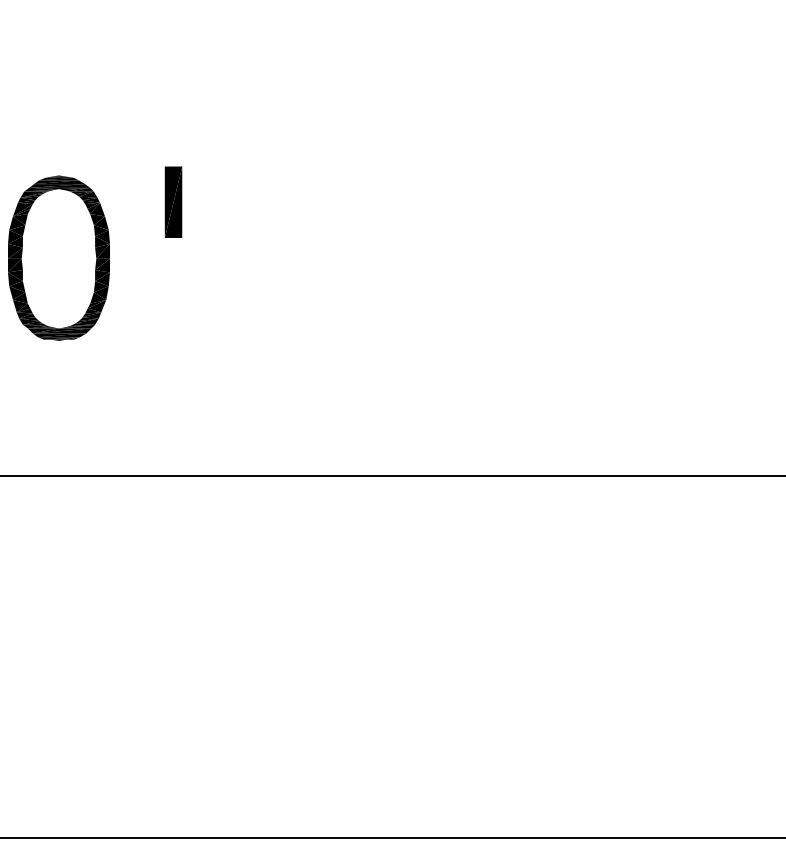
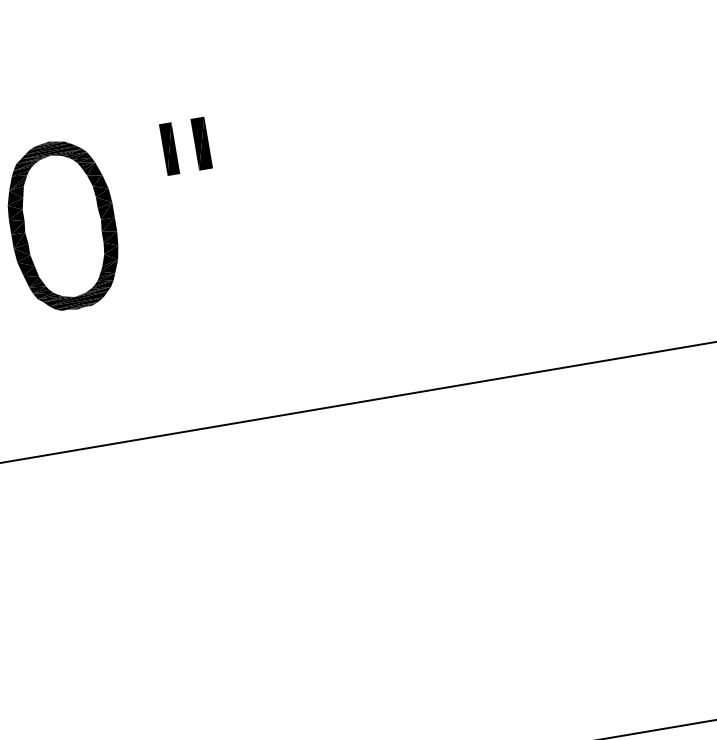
part: (173, 201) -> (169, 148), size x0.71
part: (205, 201) -> (201, 142), added

